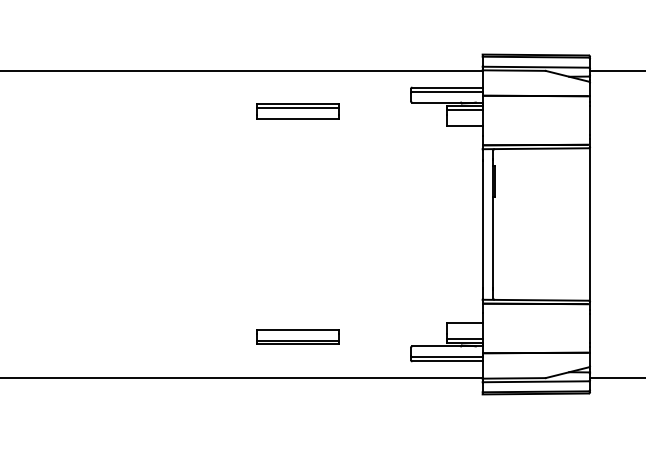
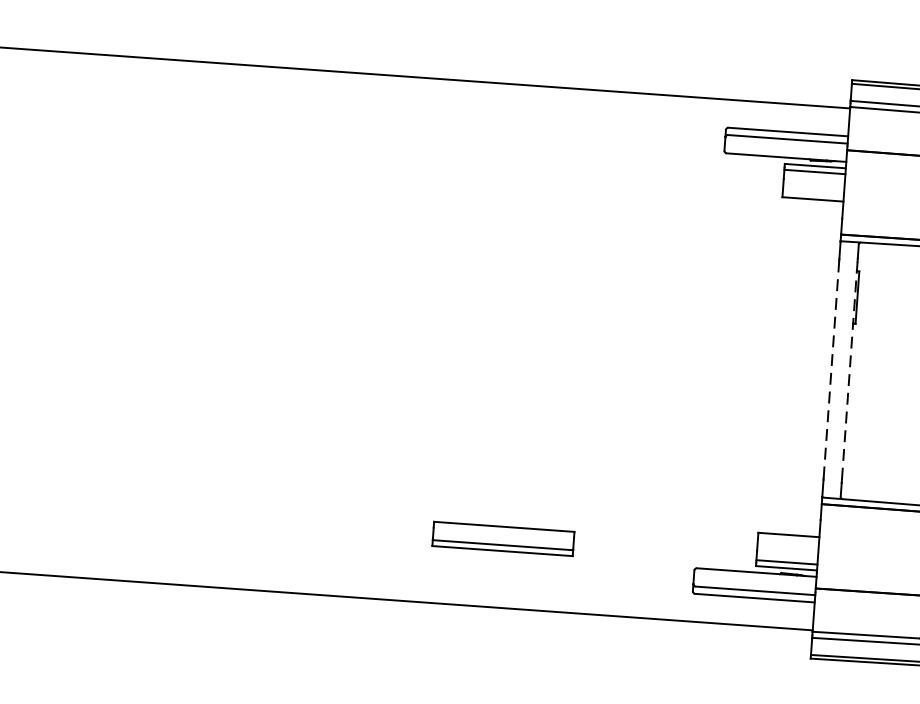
part: (297, 111) -> (530, 154), removed
line: (482, 224) -> (831, 369), solid -> dashed
line: (493, 224) -> (849, 370), solid -> dashed

